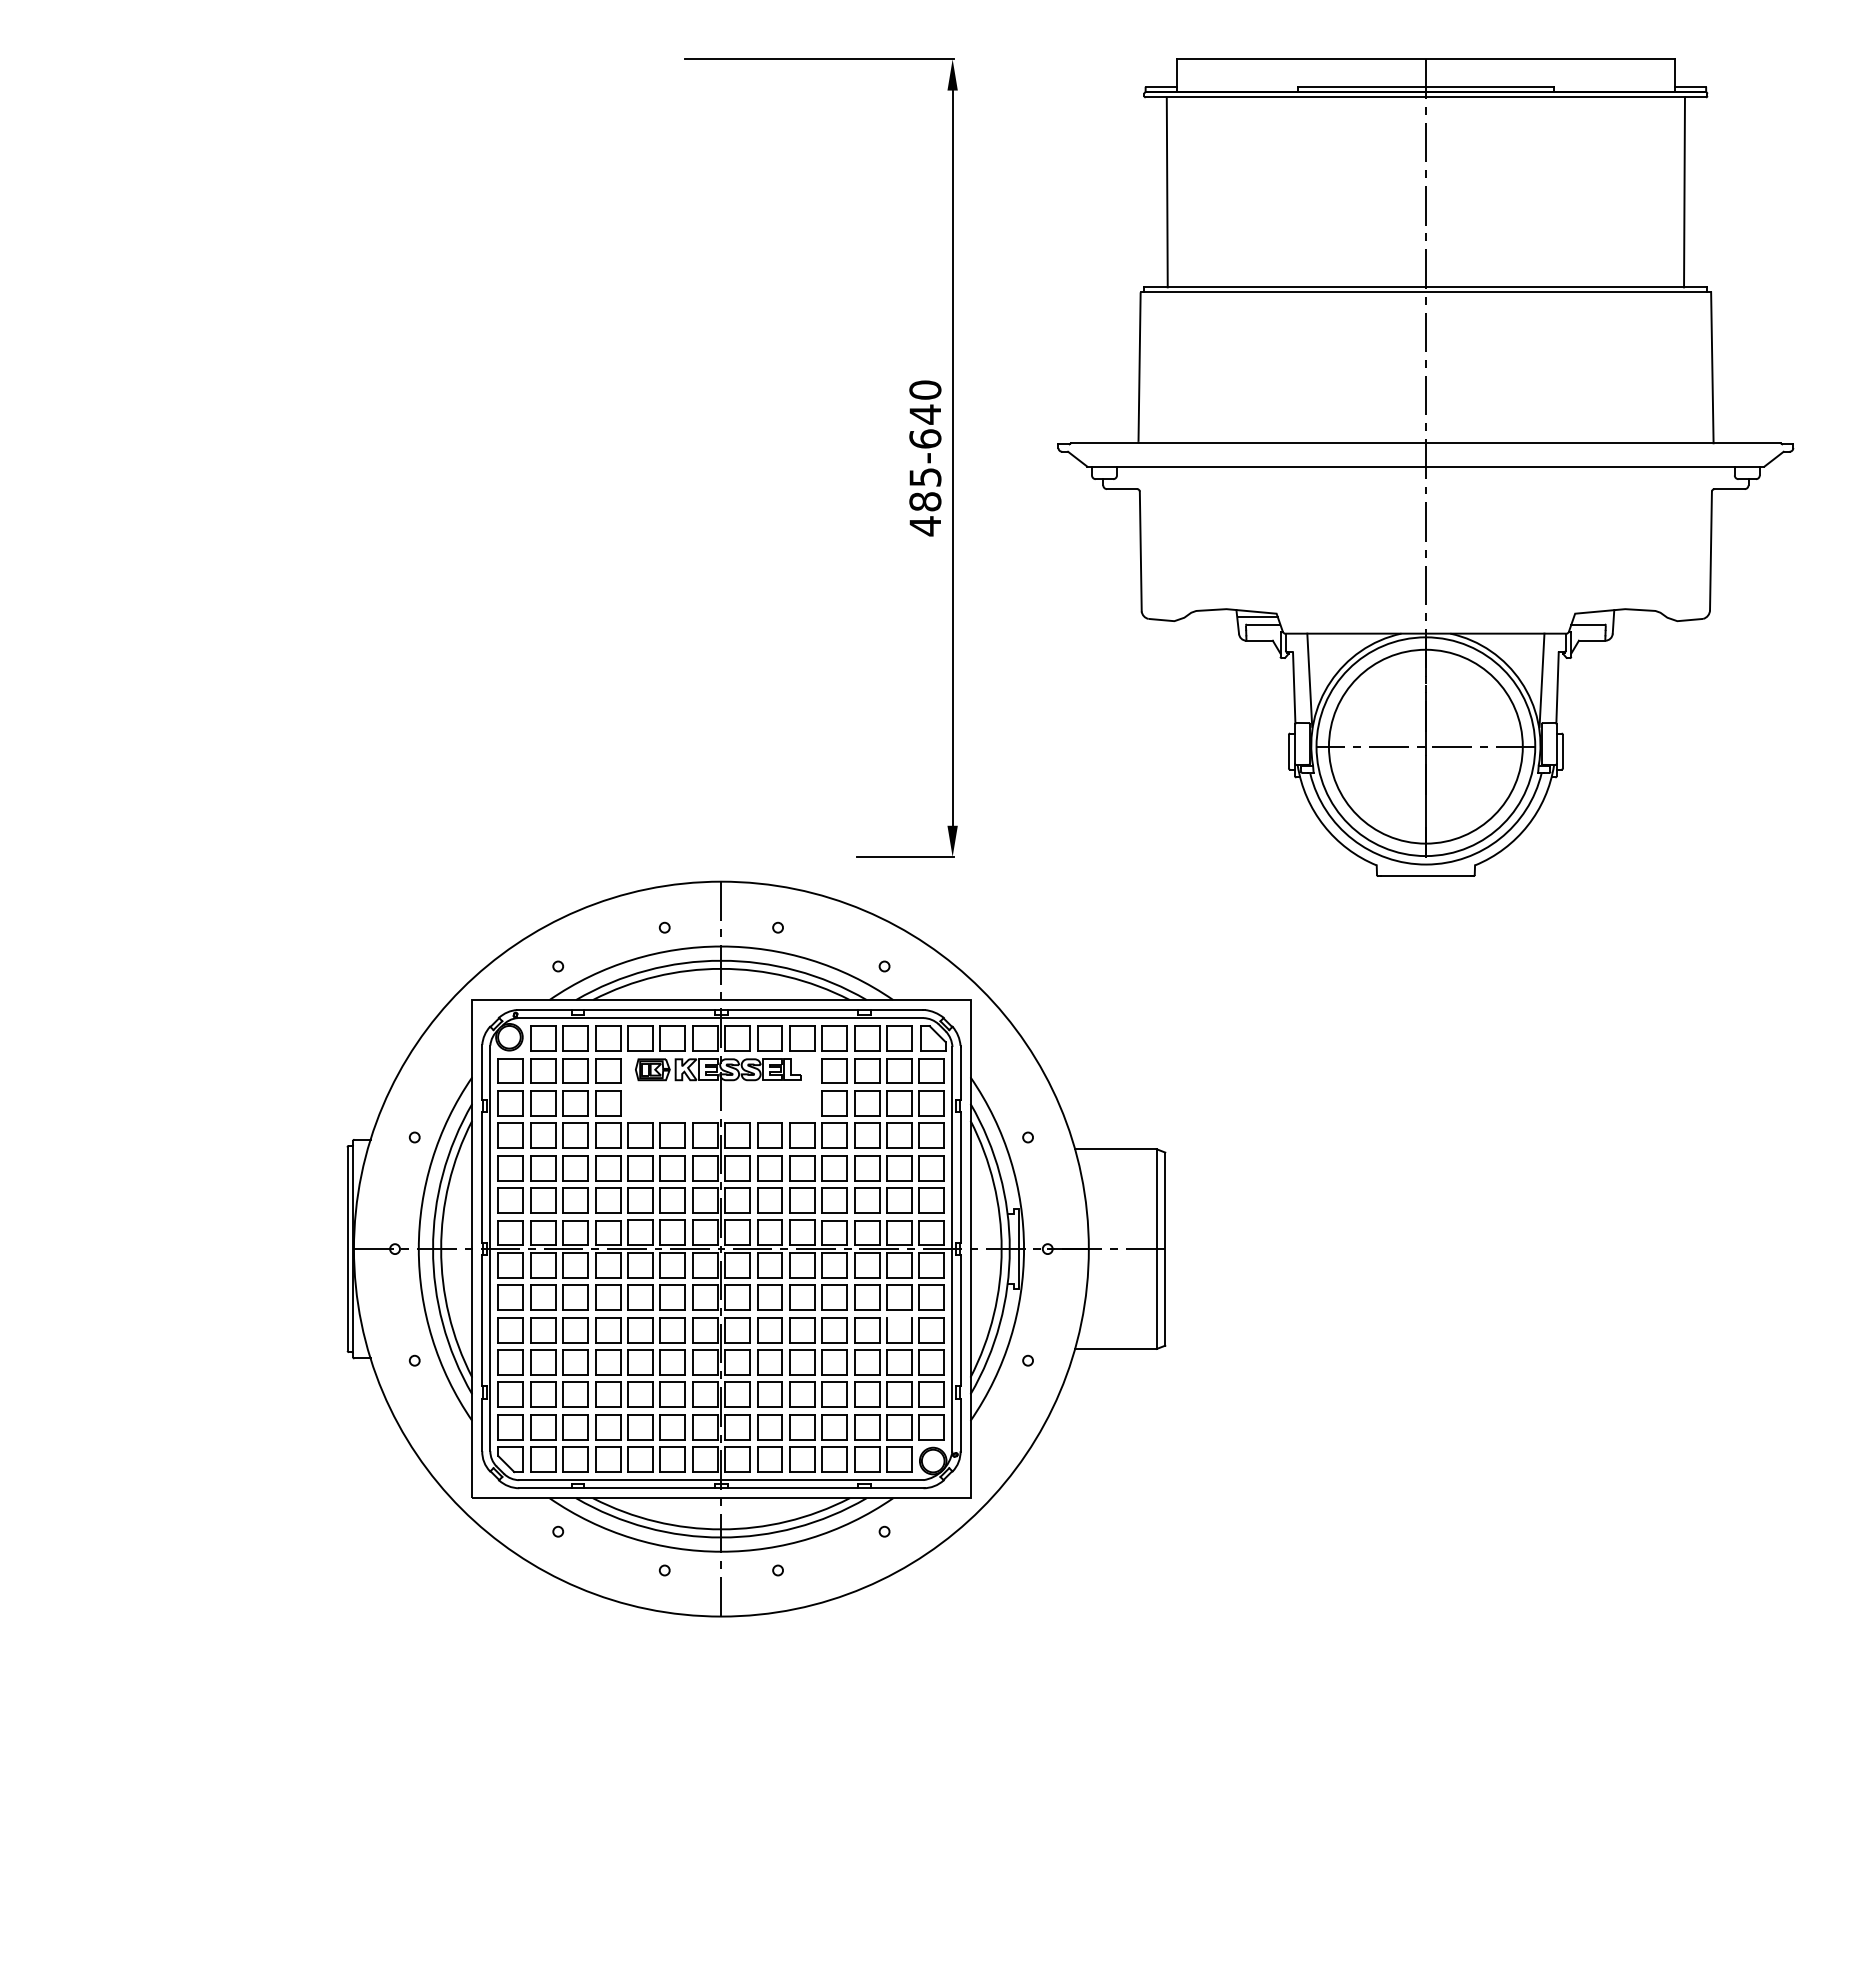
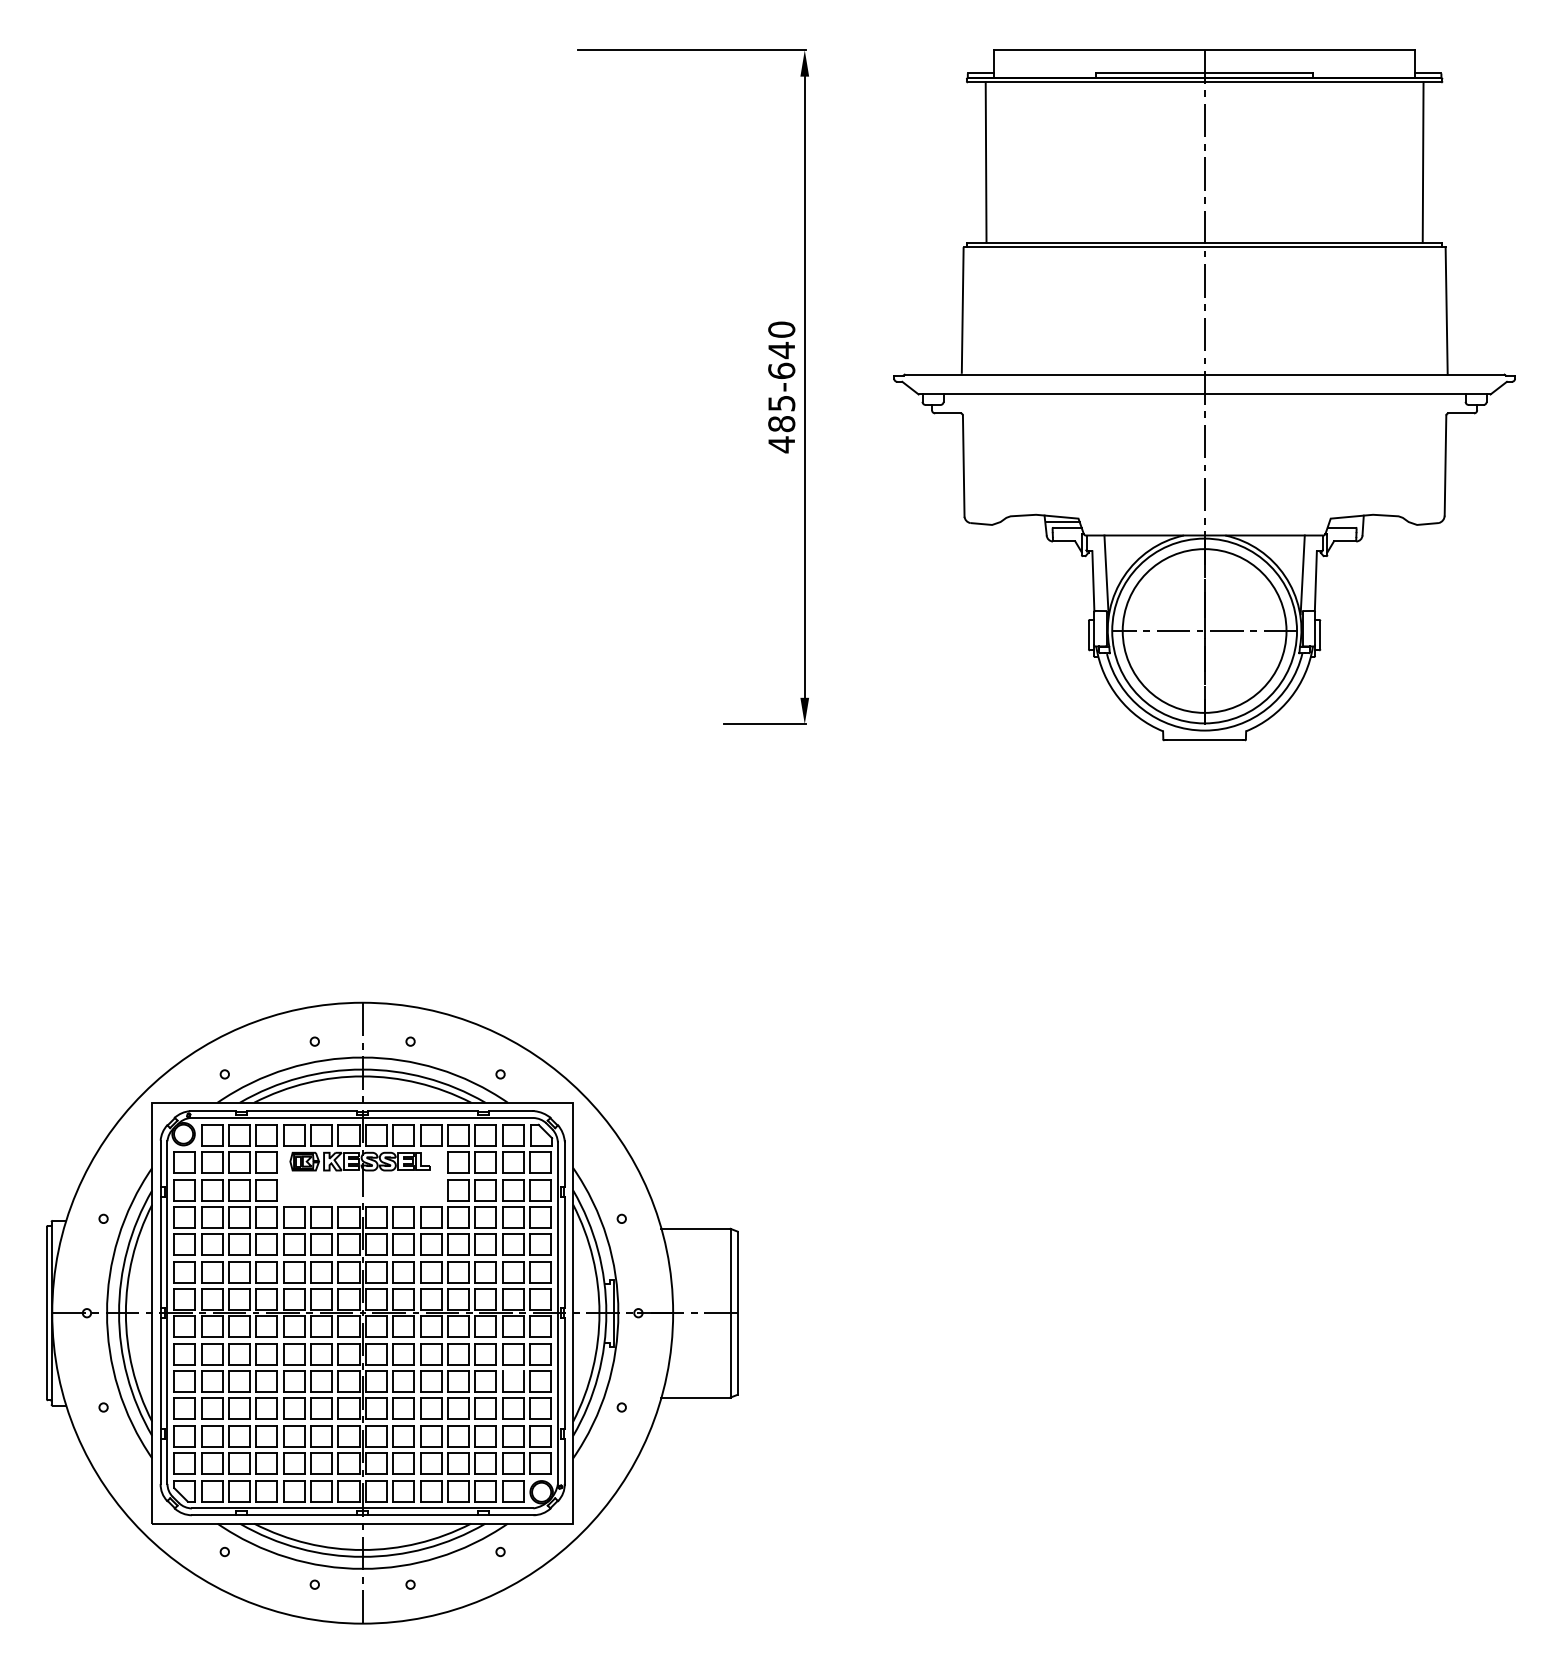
part: (756, 1248) -> (392, 1312), moved

